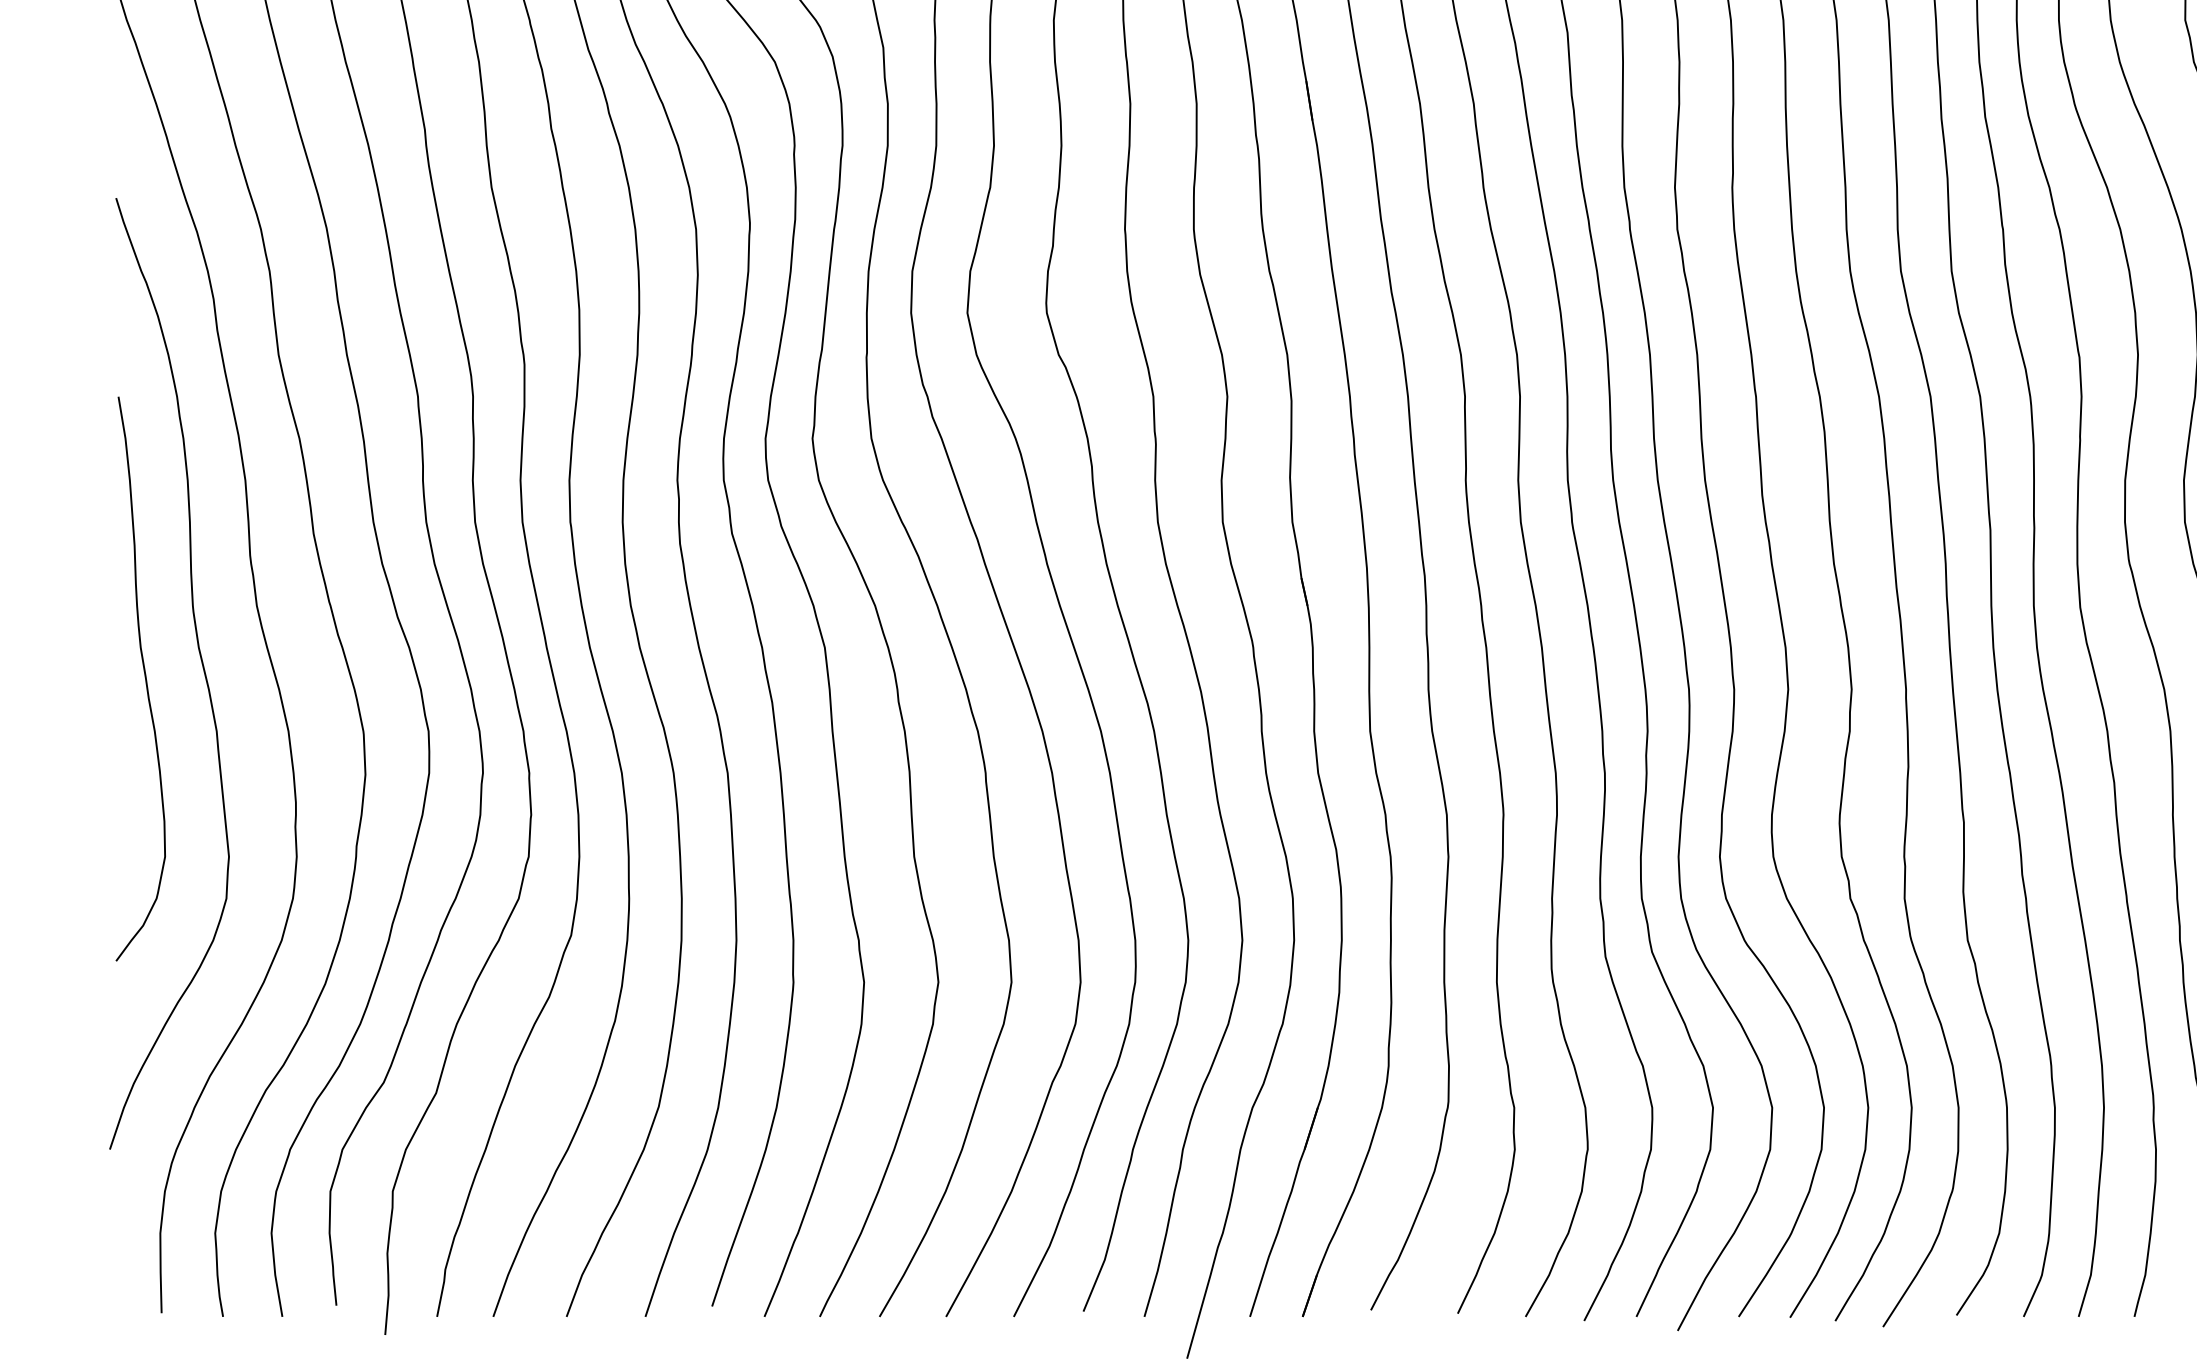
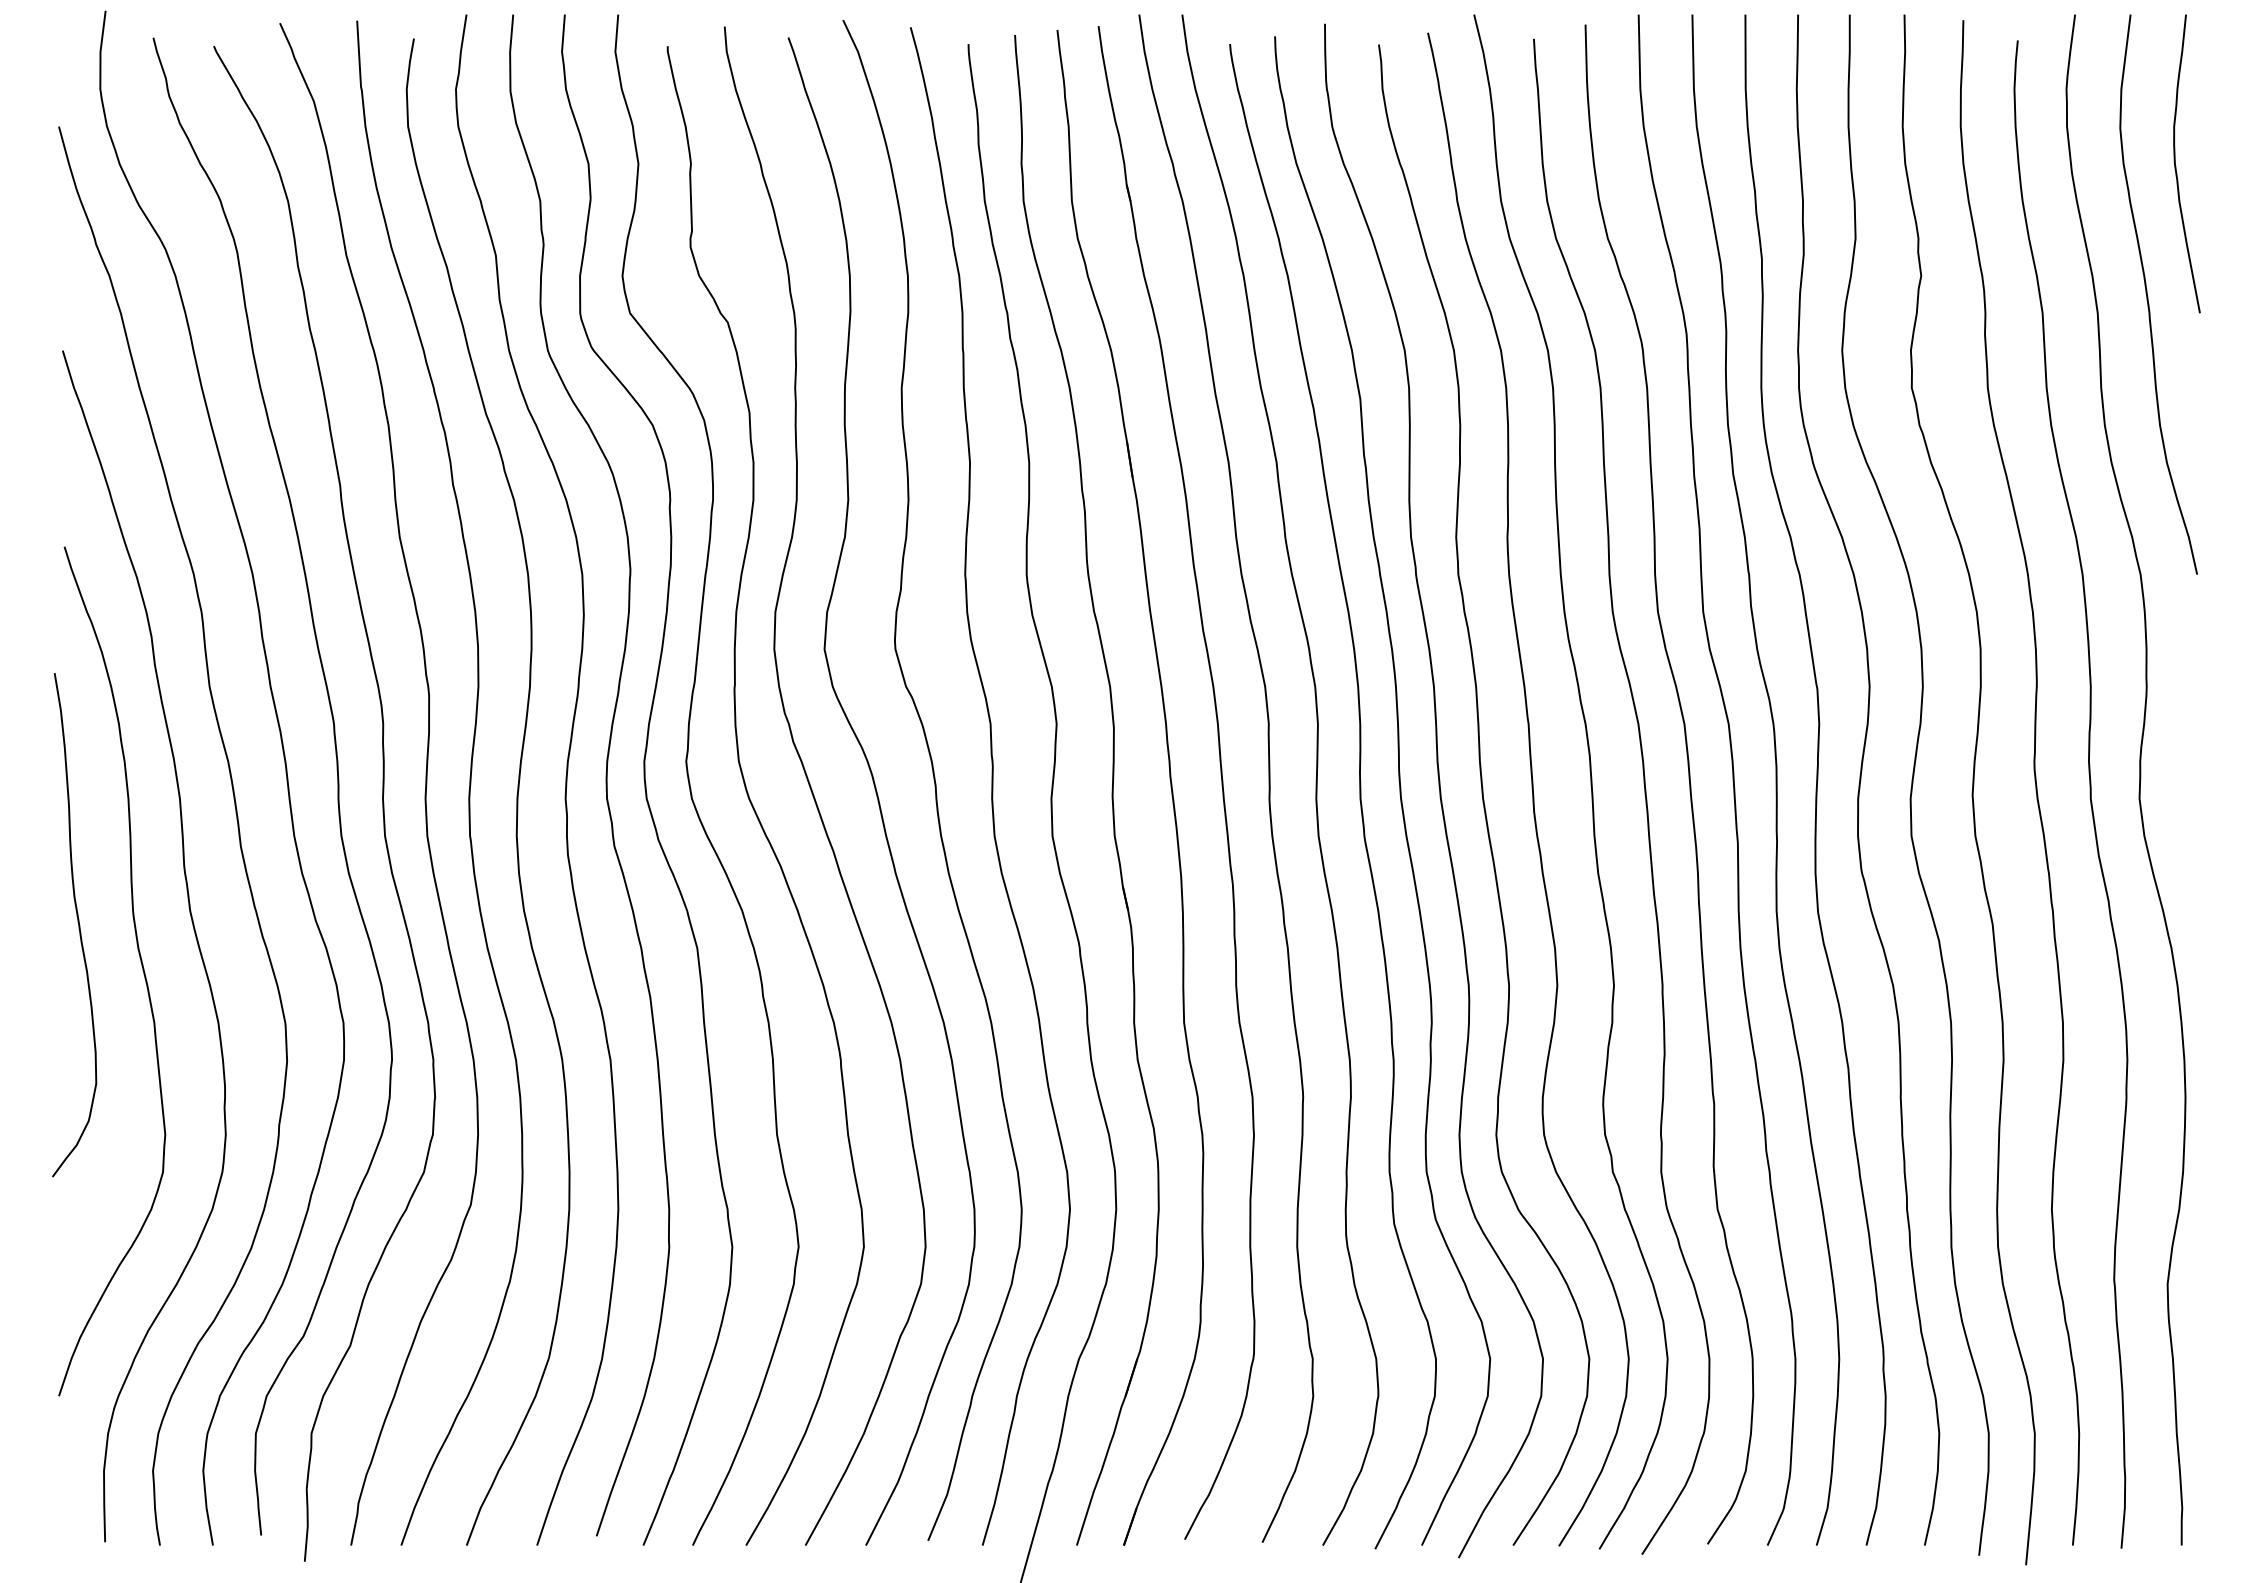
curve: (145, 679) -> (78, 925), moved

